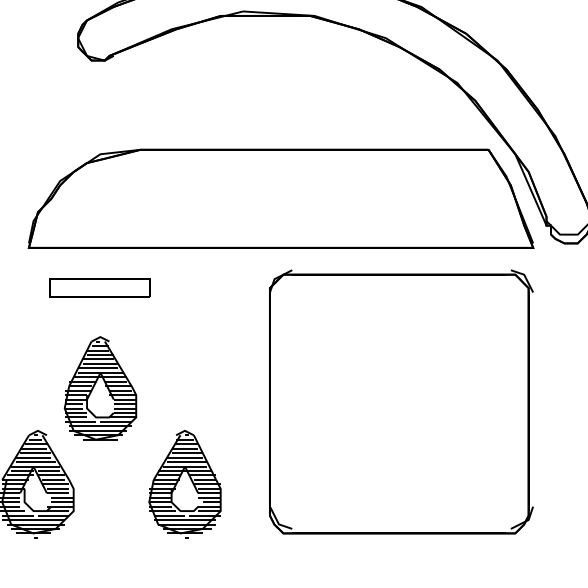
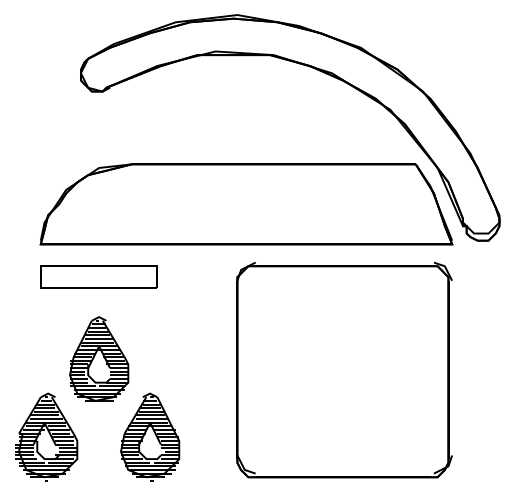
part: (99, 287) -> (98, 276), size x1.43
part: (185, 483) -> (150, 436), moved

